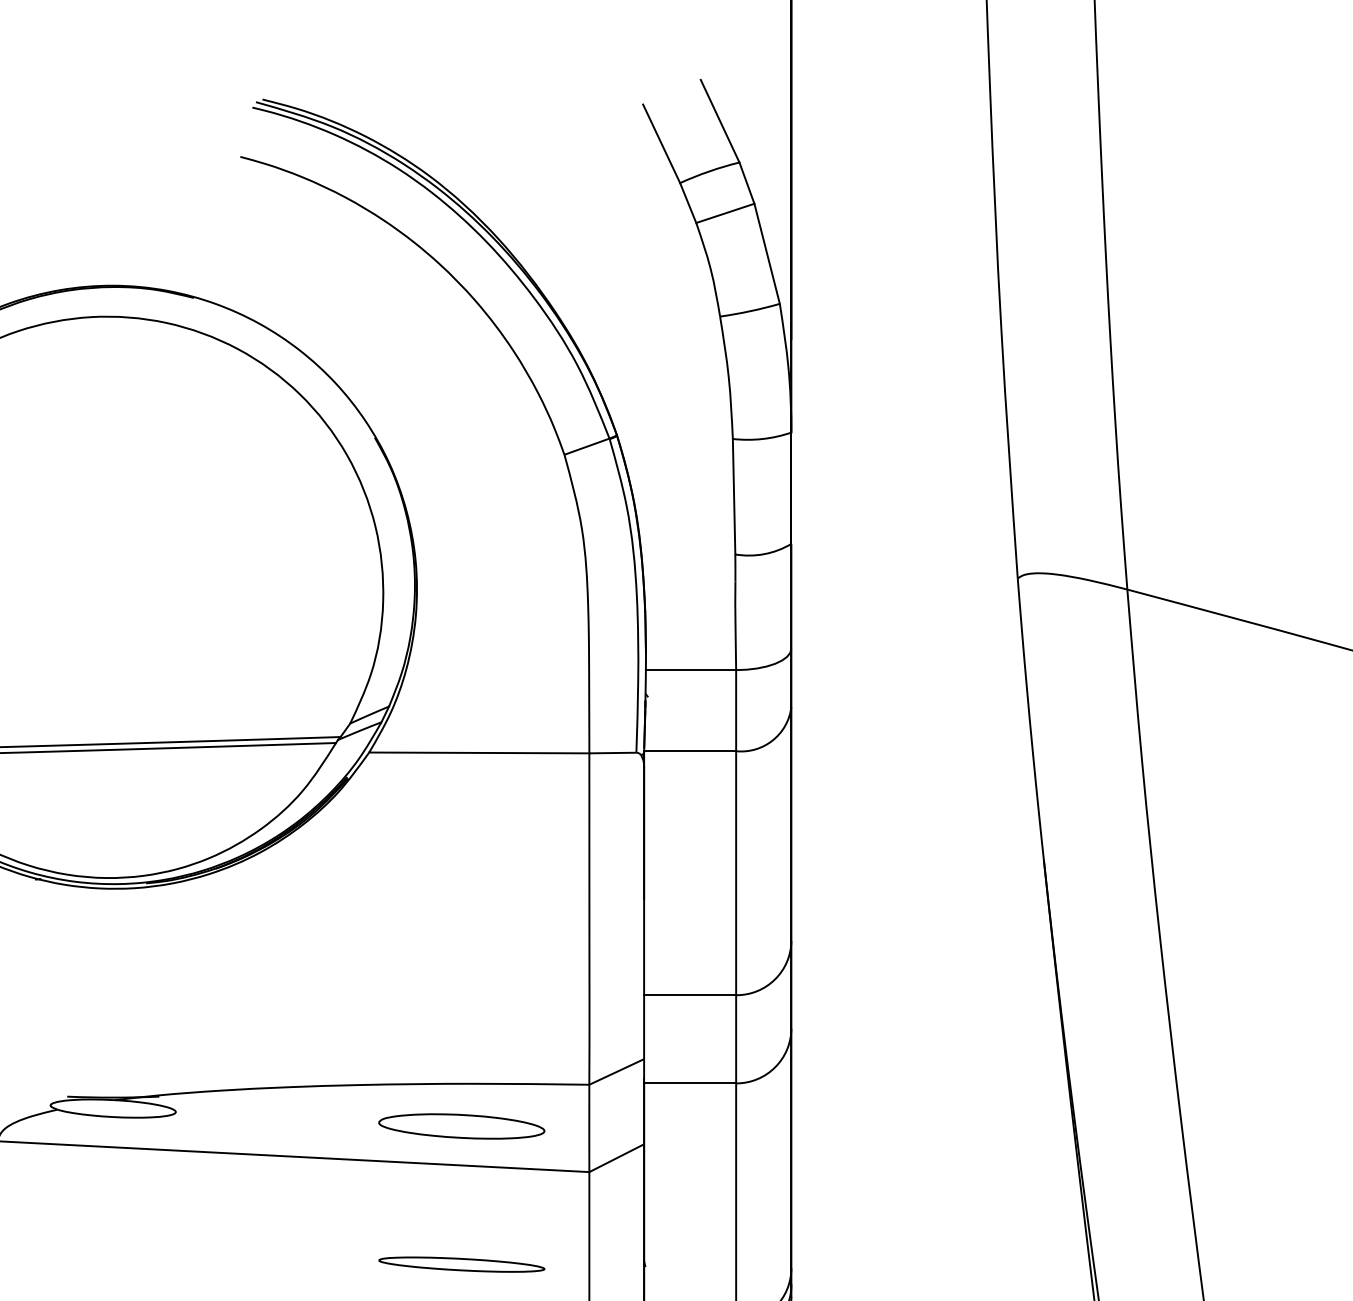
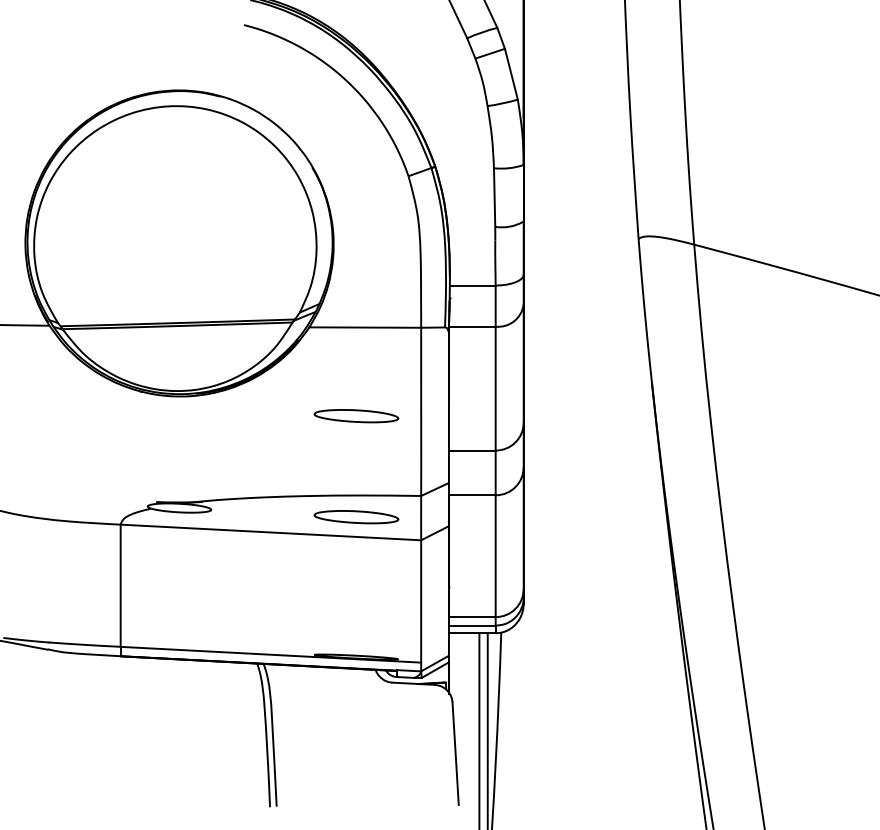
part: (461, 928) -> (356, 416), added
part: (461, 1263) -> (356, 586), removed

